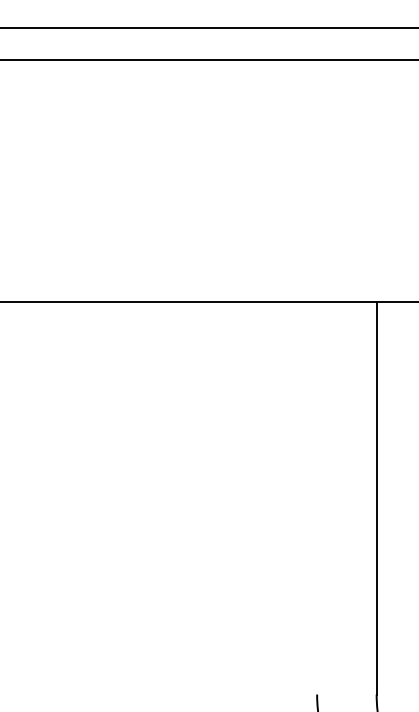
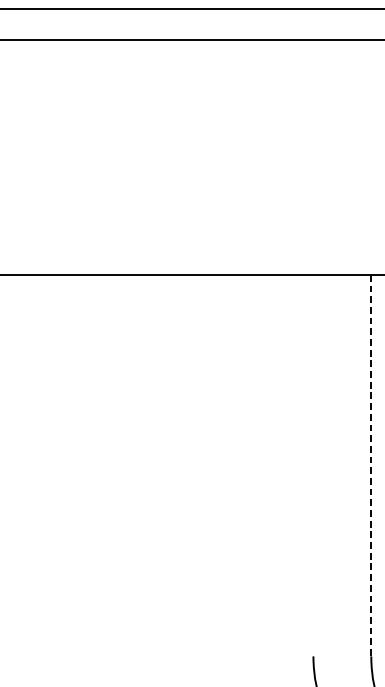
line: (376, 498) -> (371, 465), solid -> dashed

